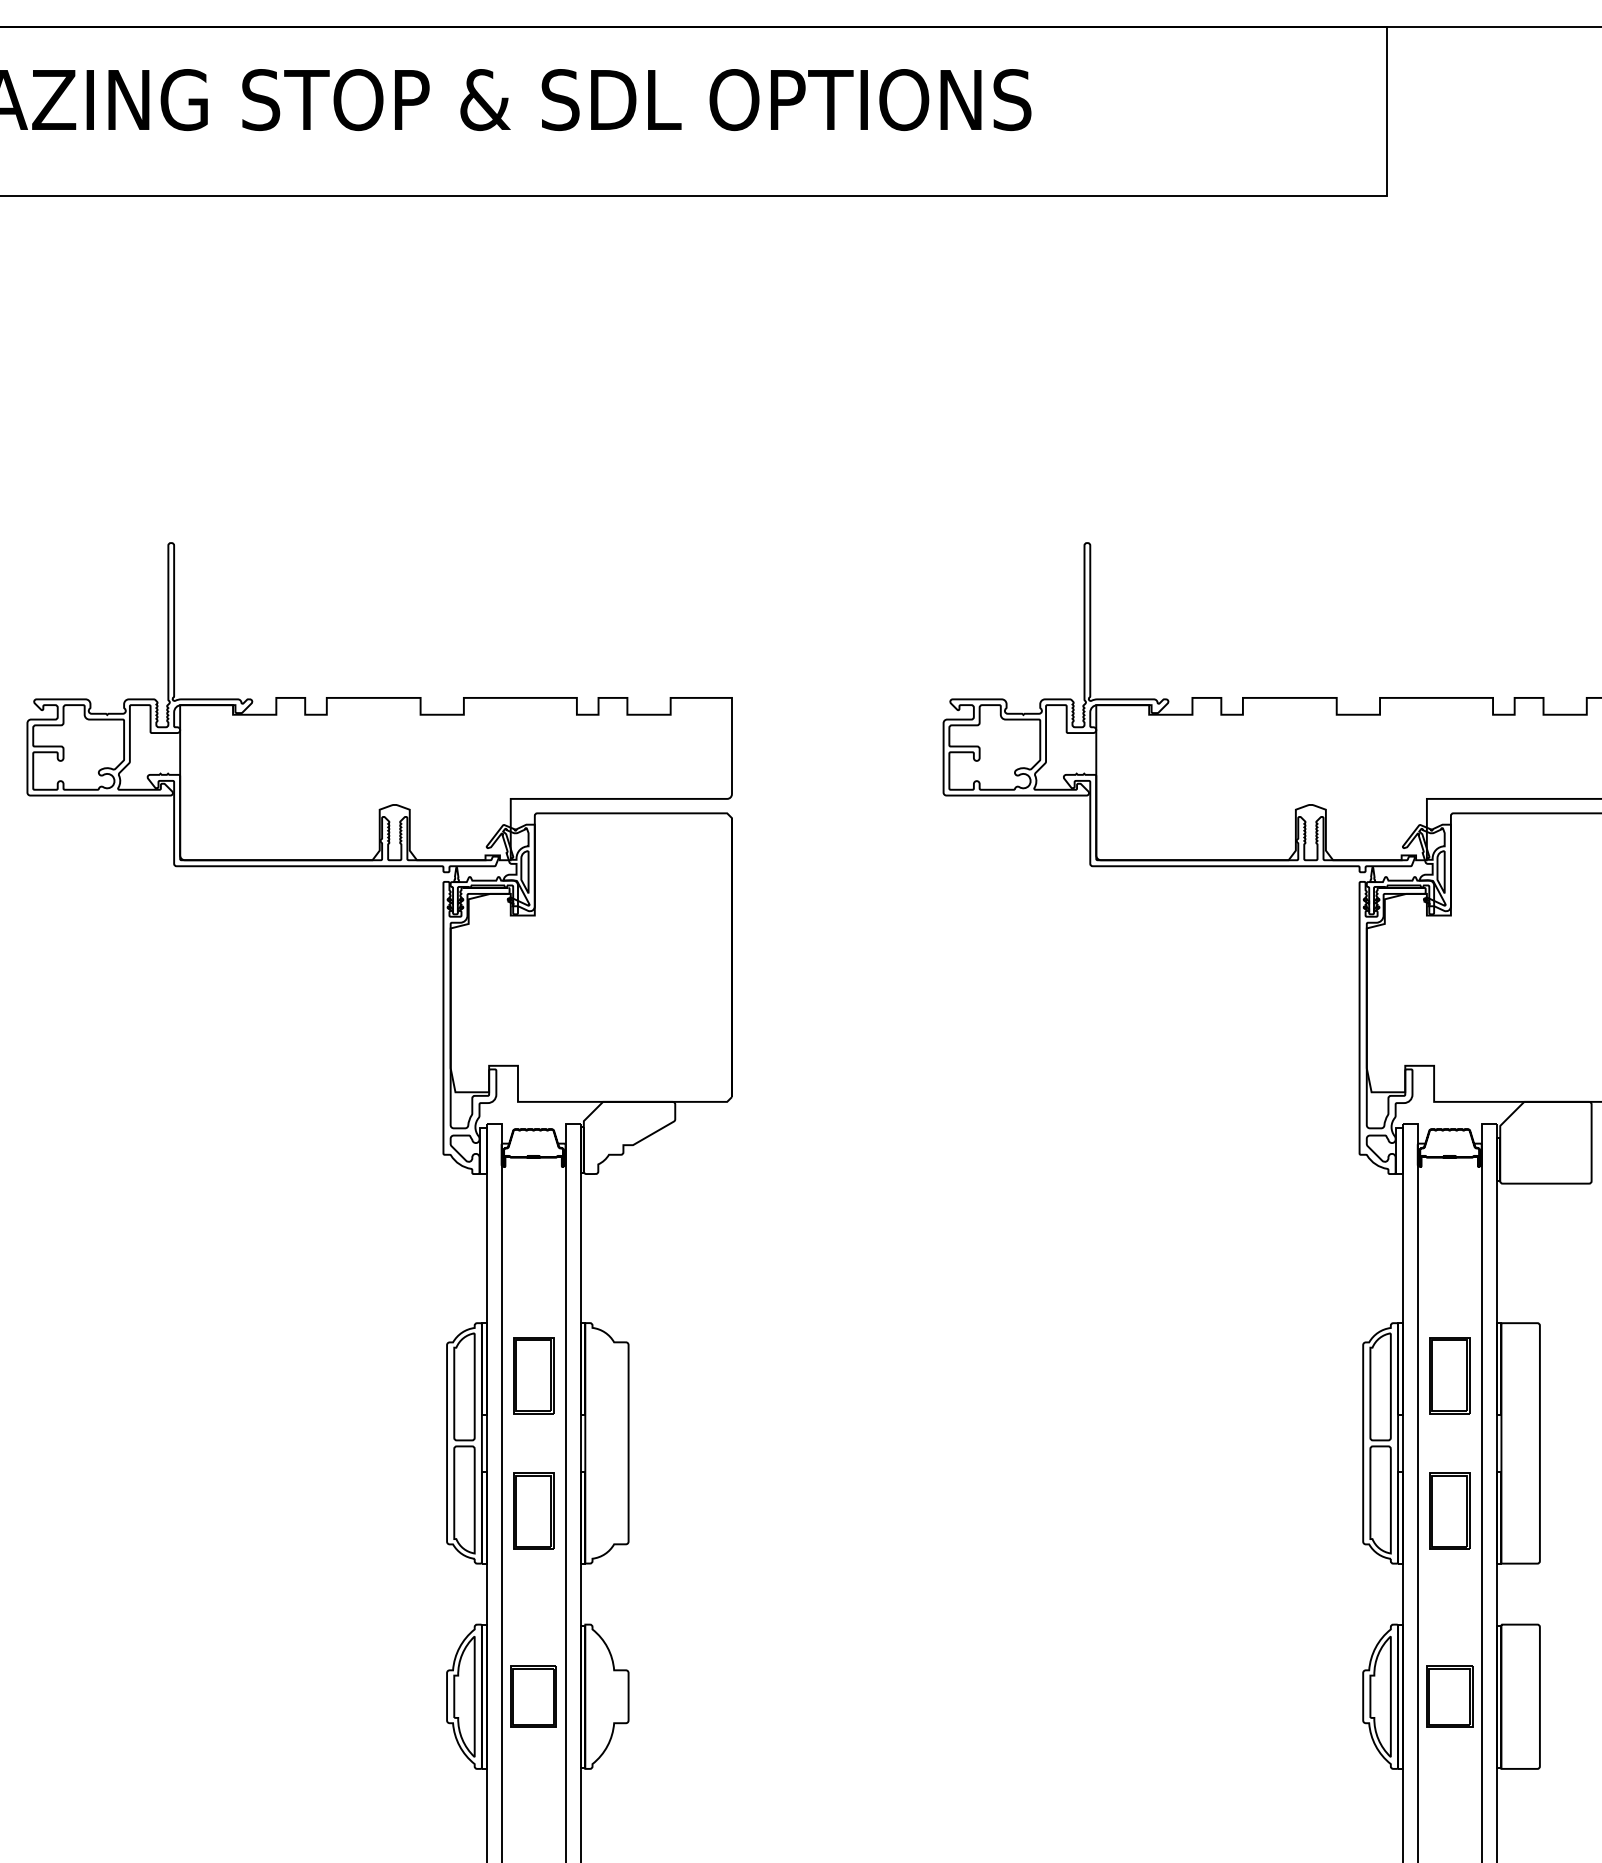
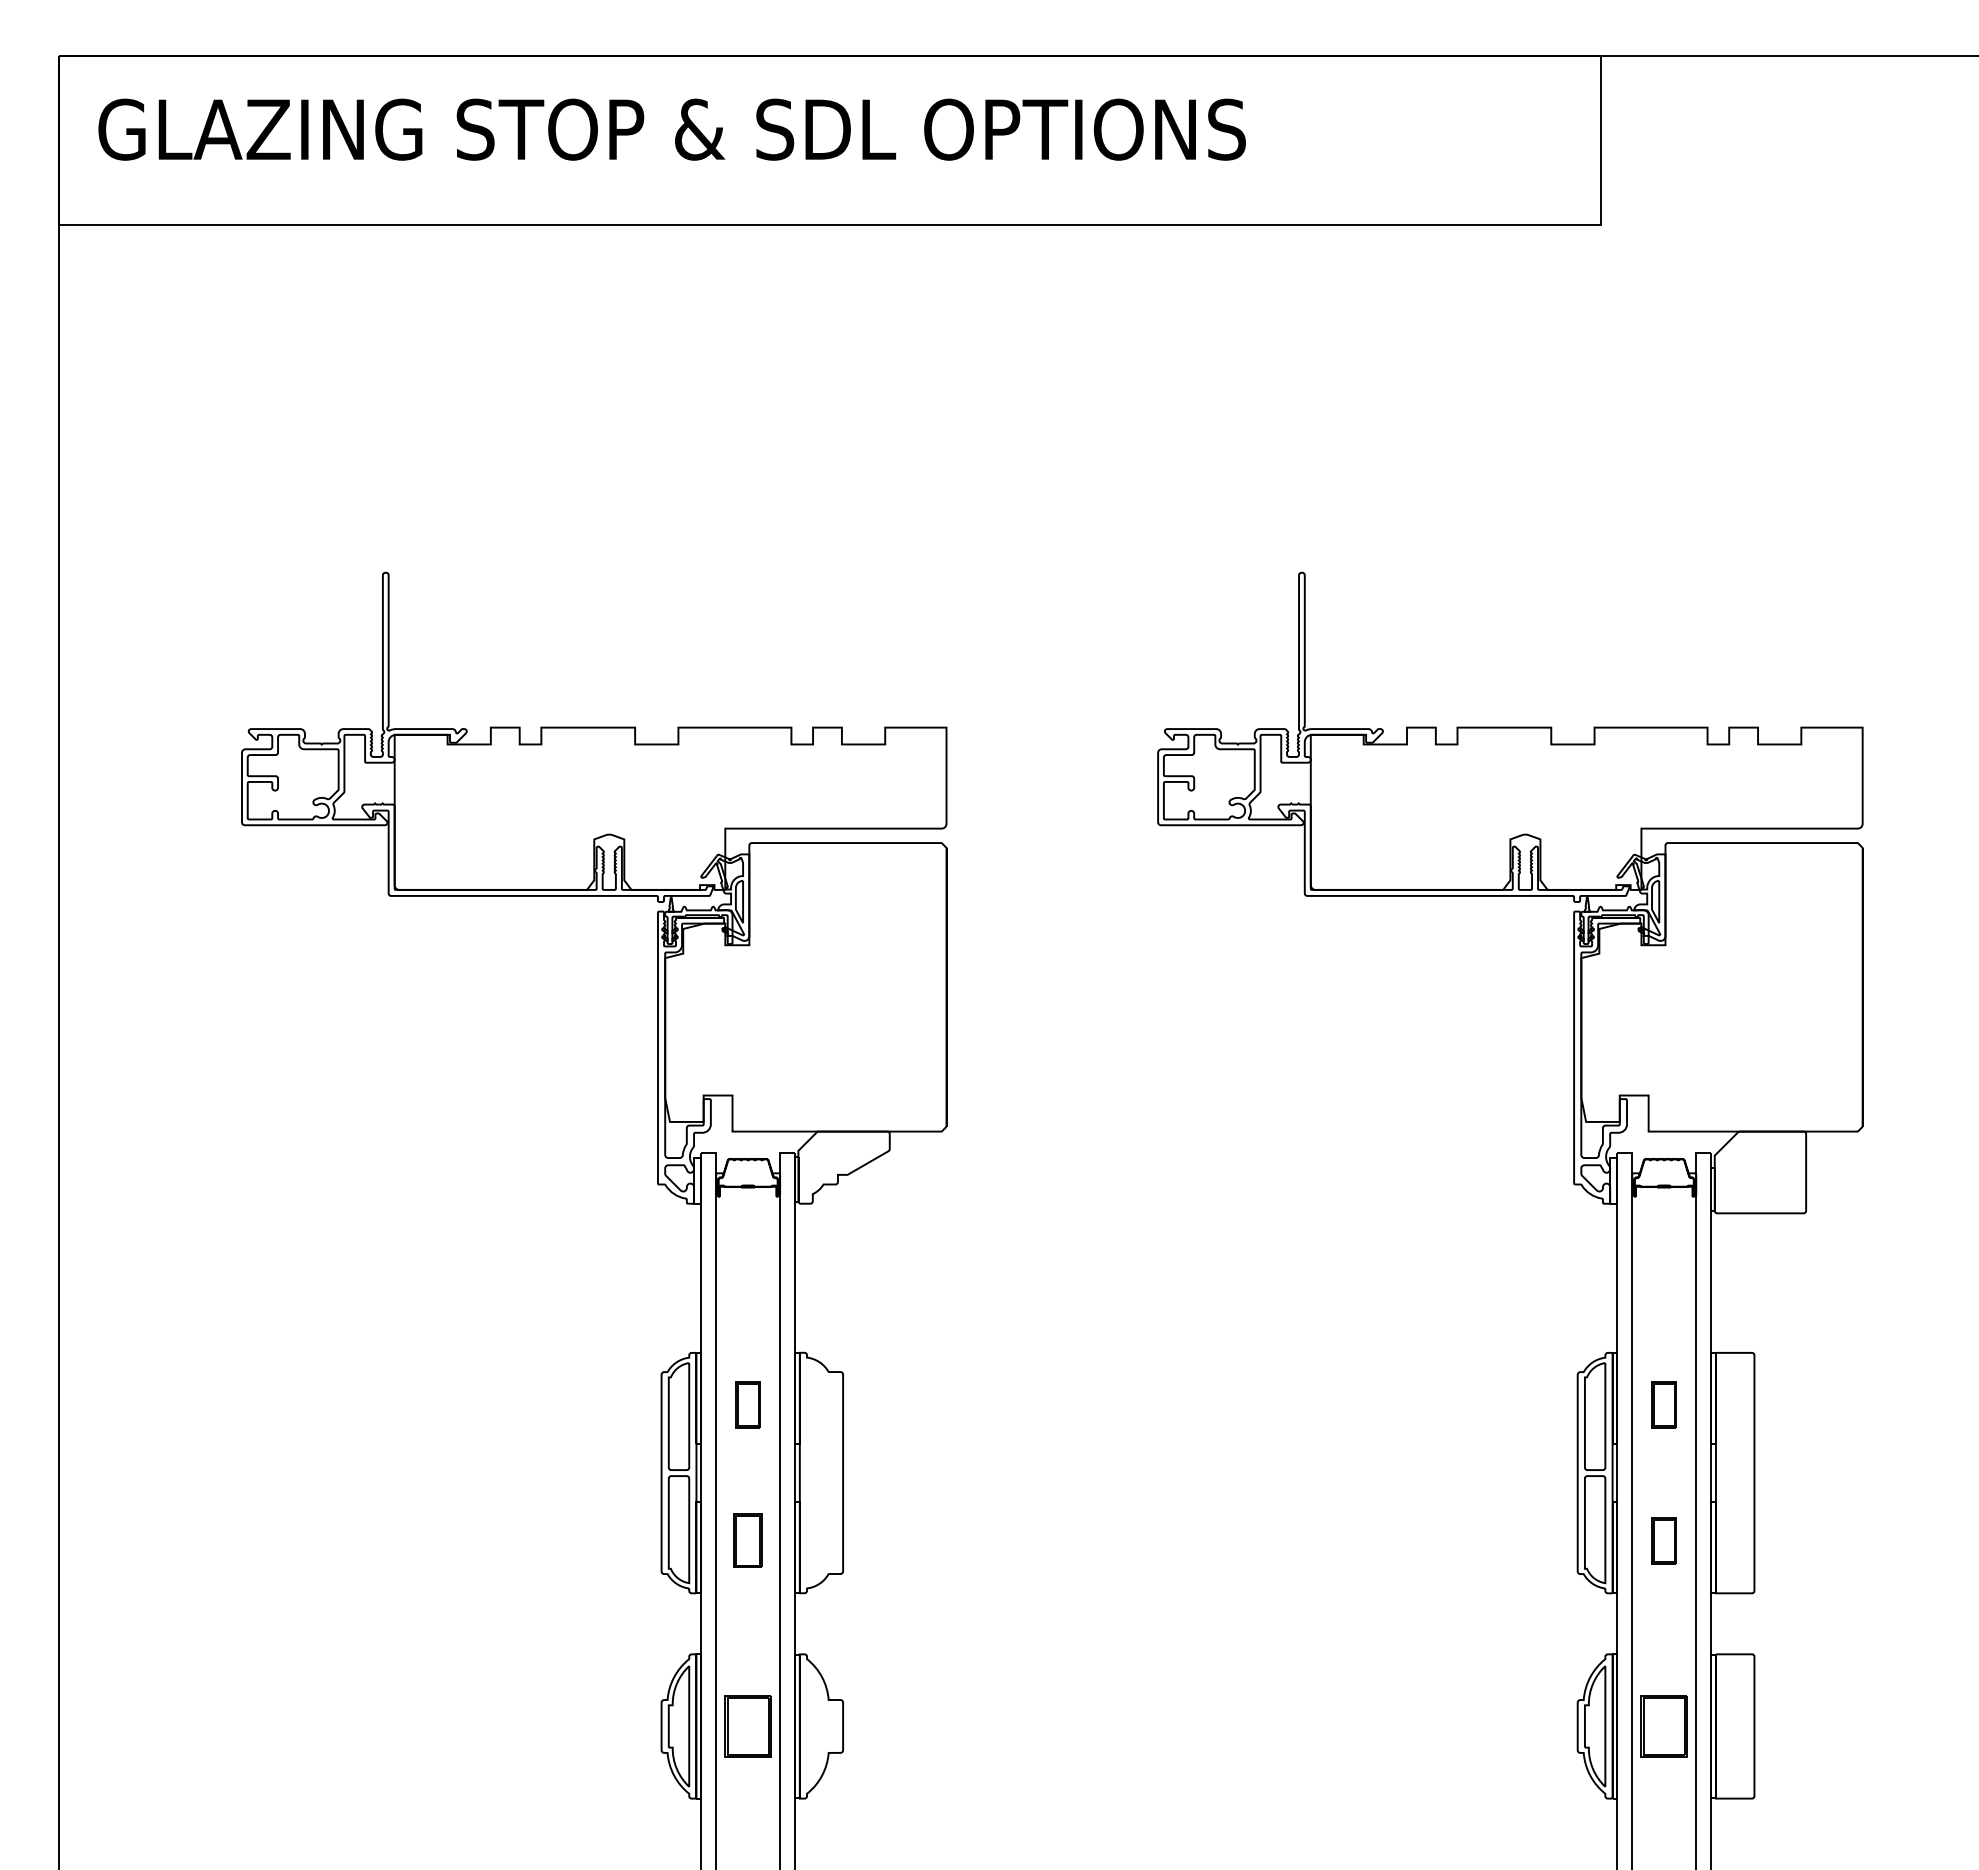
part: (532, 1374) -> (747, 1404), size x0.6
part: (1448, 1374) -> (1663, 1404), size x0.6
part: (532, 1510) -> (747, 1540), size x0.7
part: (1448, 1510) -> (1663, 1540), size x0.6

